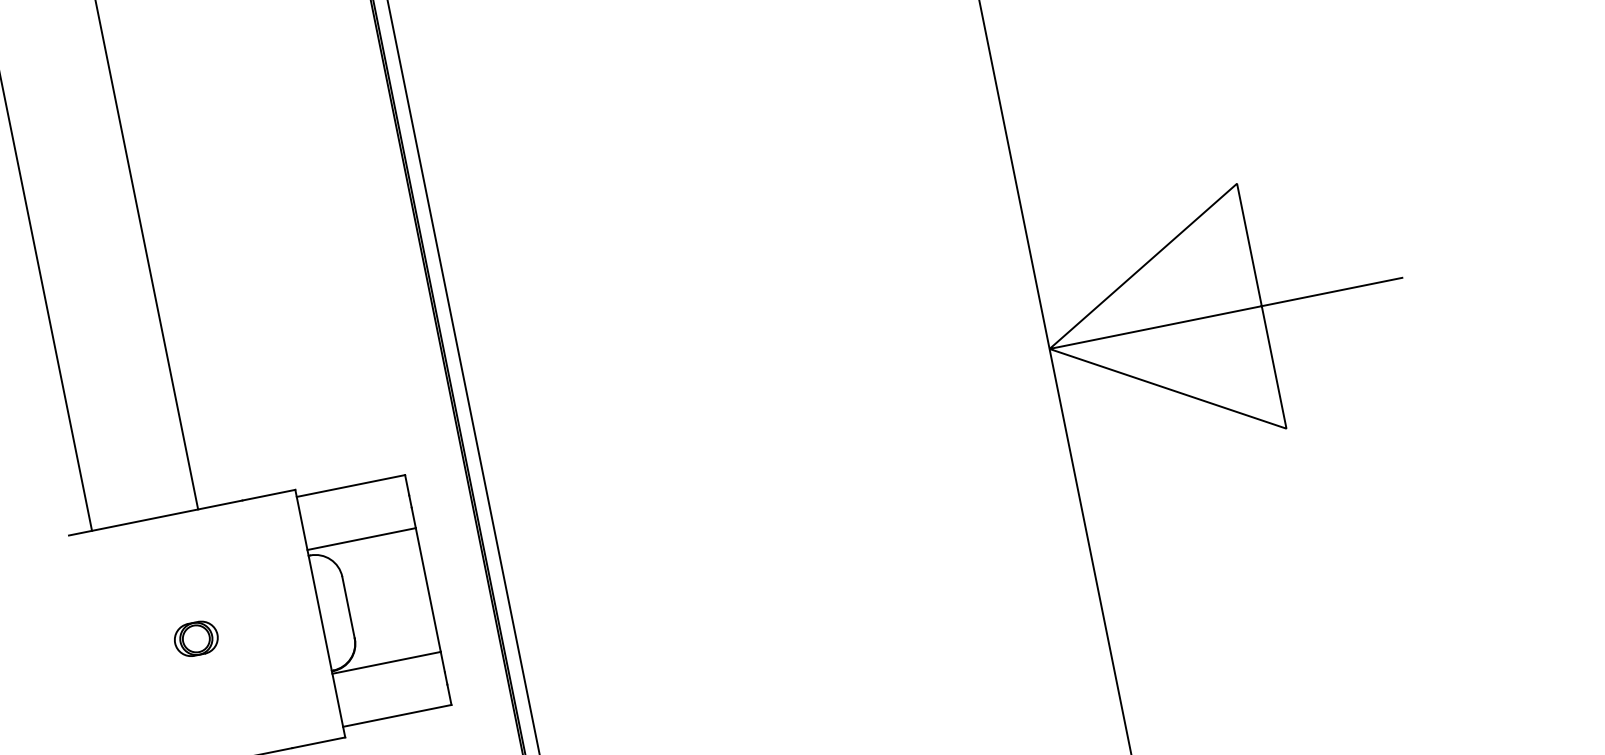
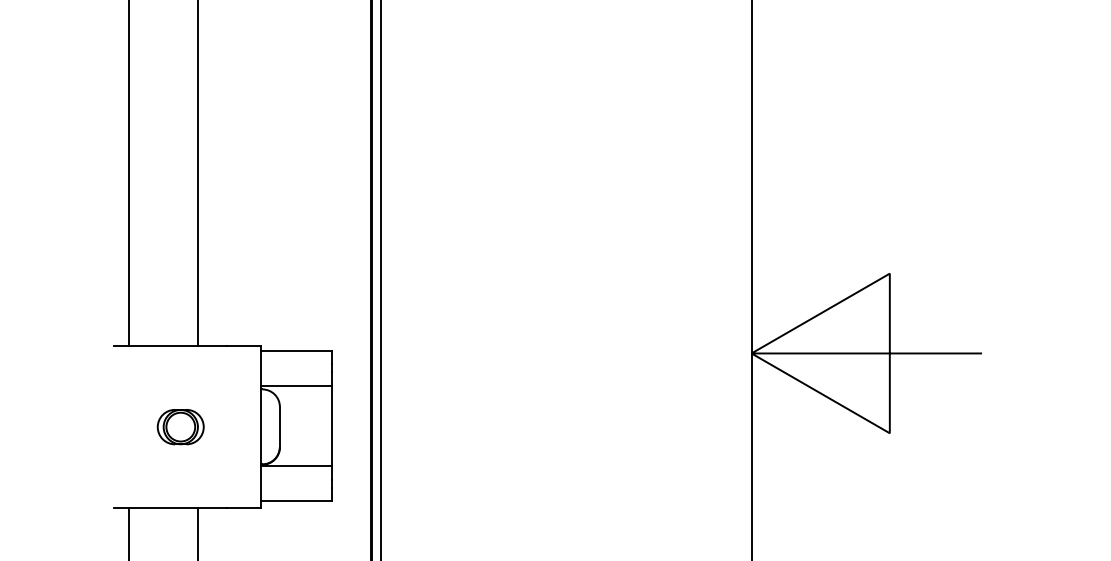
part: (196, 639) -> (180, 427), size x1.67

